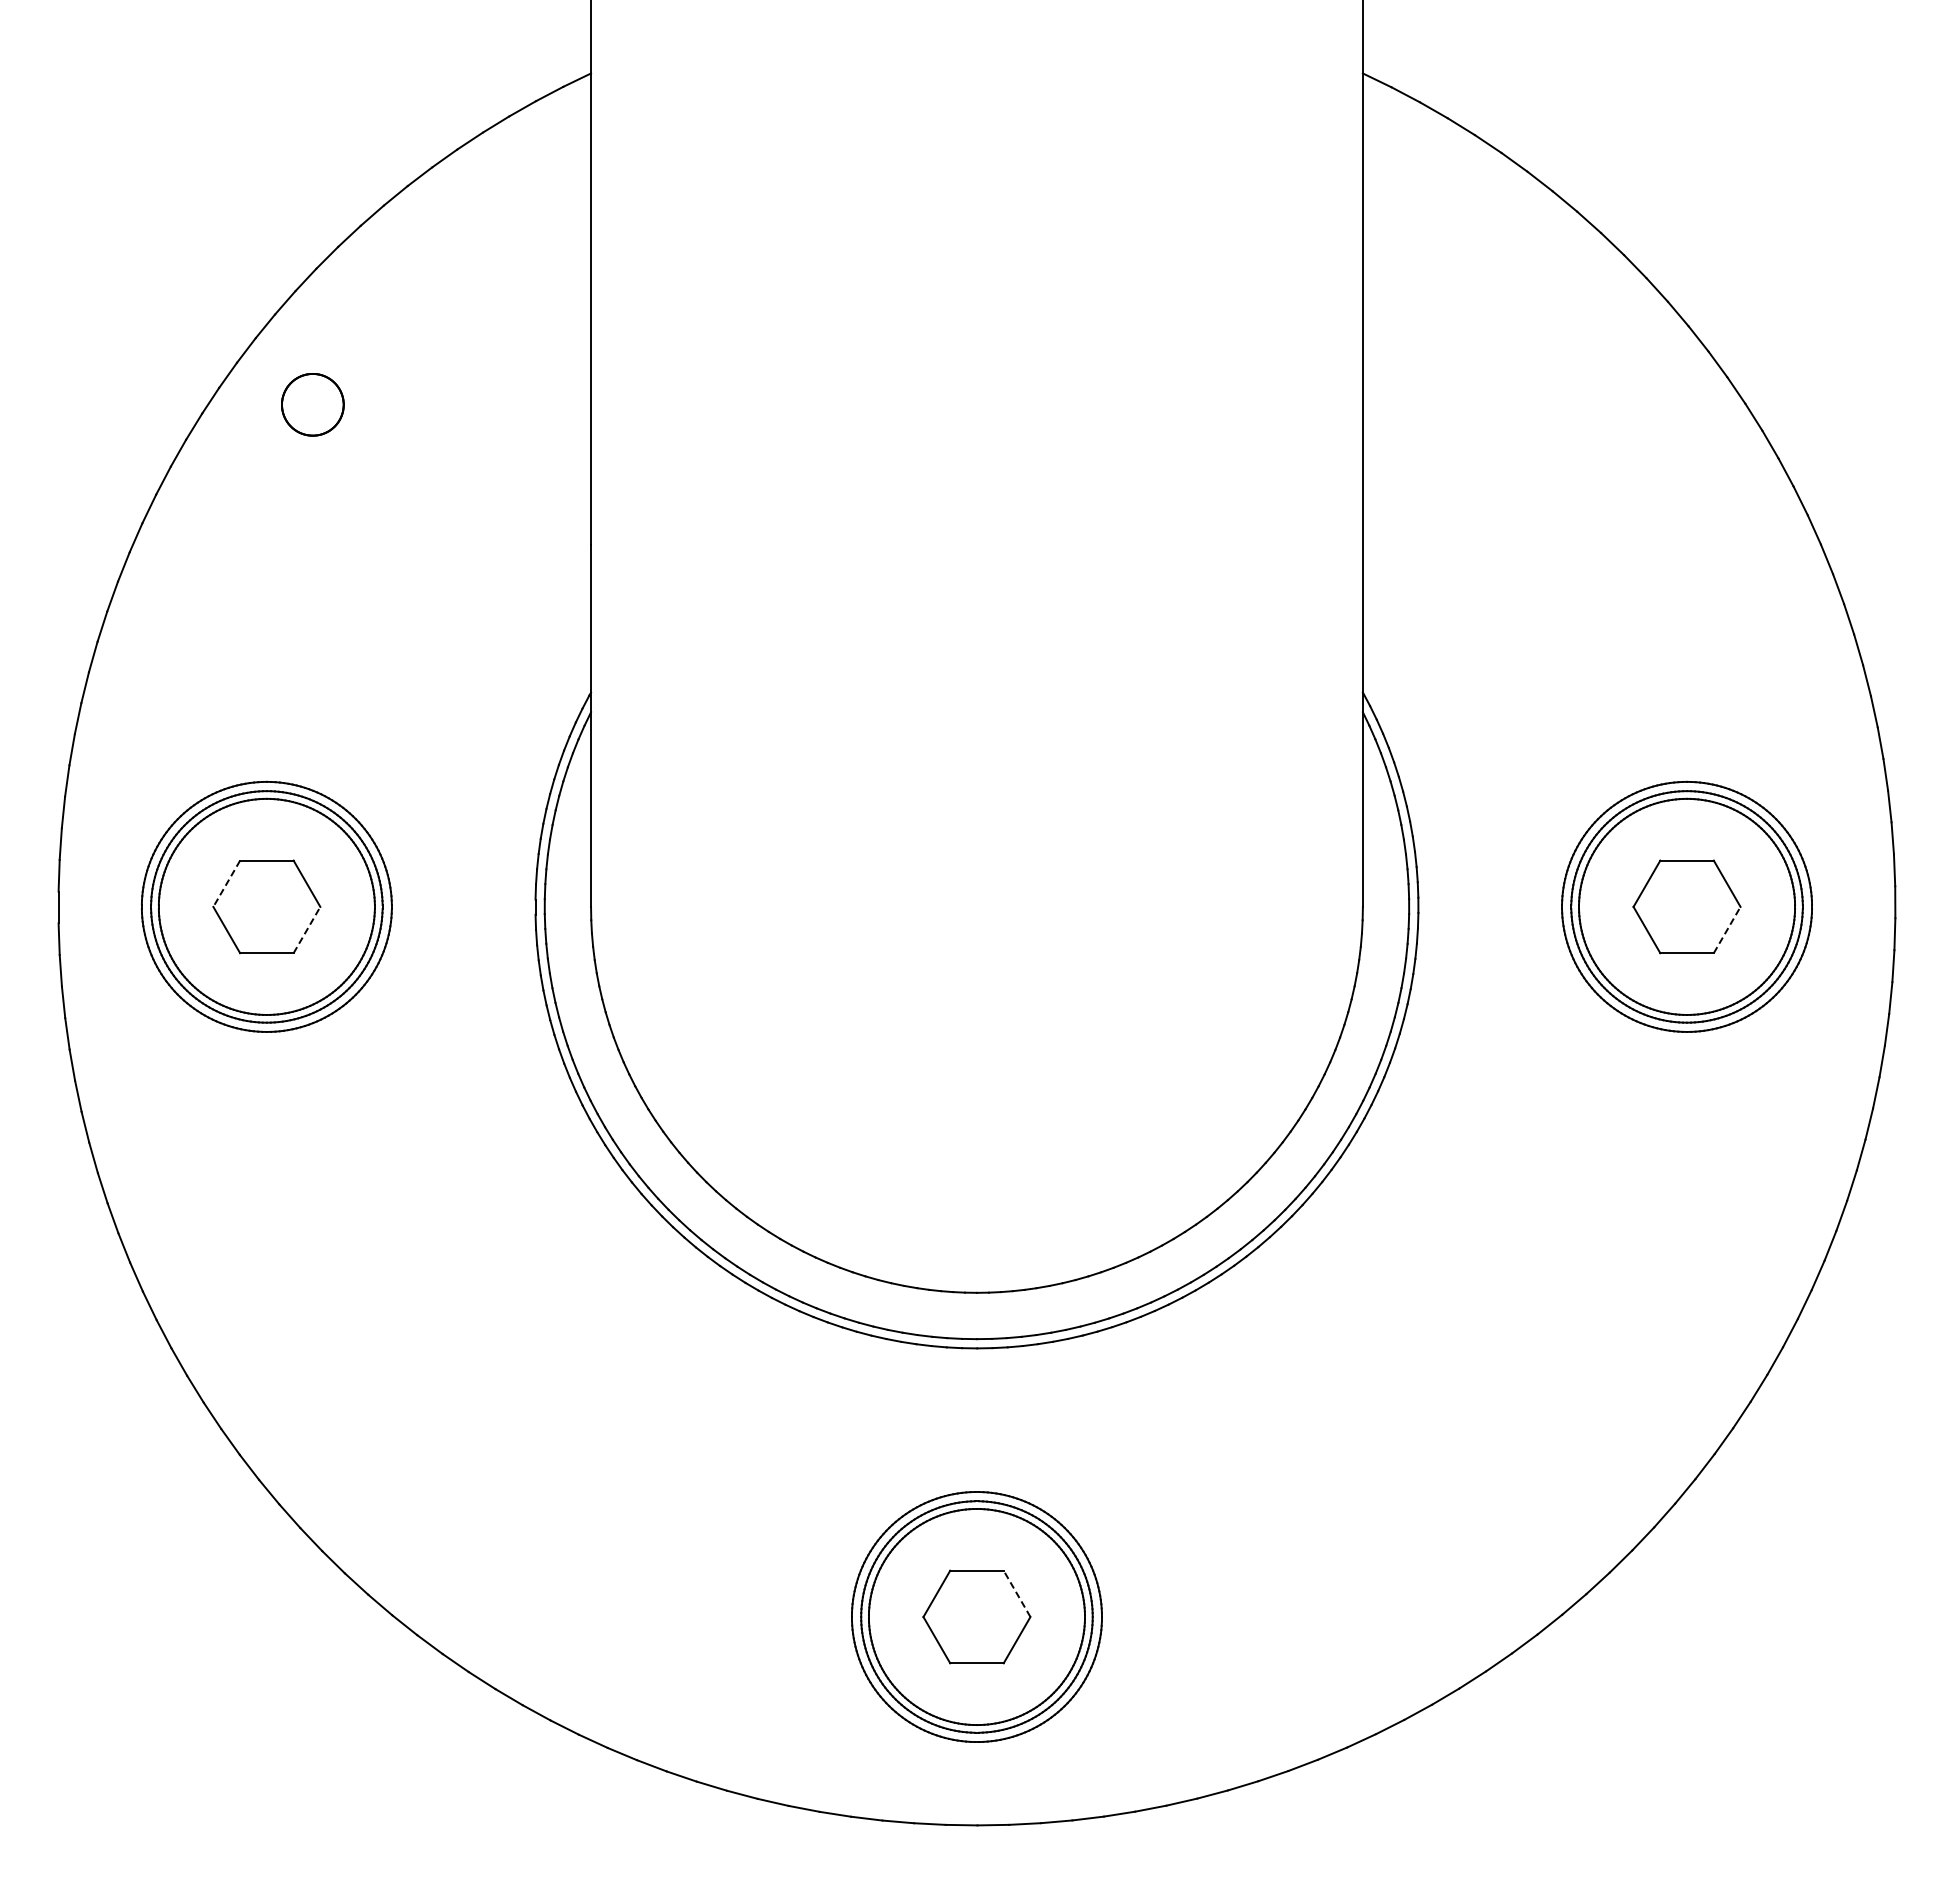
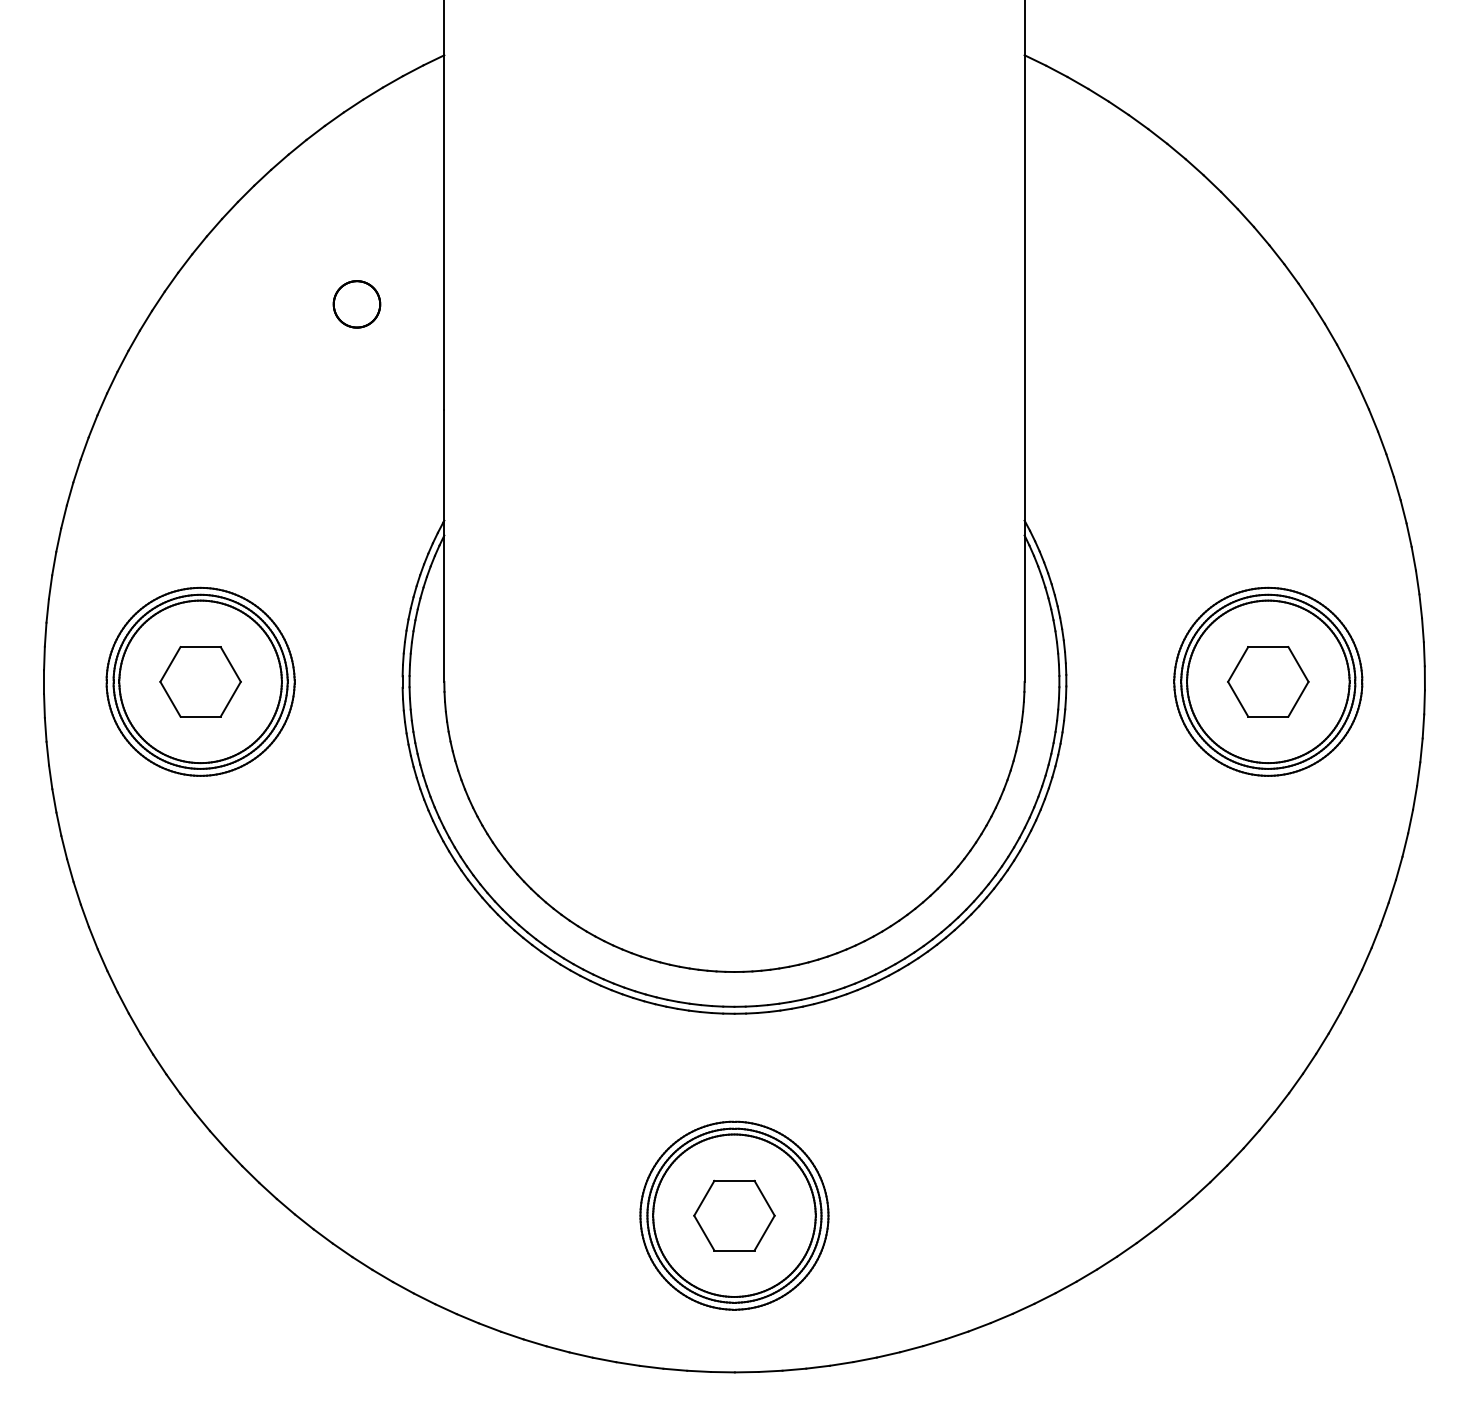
part: (312, 404) -> (356, 304), moved
line: (226, 883) -> (170, 664), dashed -> solid
line: (306, 930) -> (230, 699), dashed -> solid
line: (1727, 930) -> (1298, 699), dashed -> solid
line: (1017, 1593) -> (764, 1198), dashed -> solid

